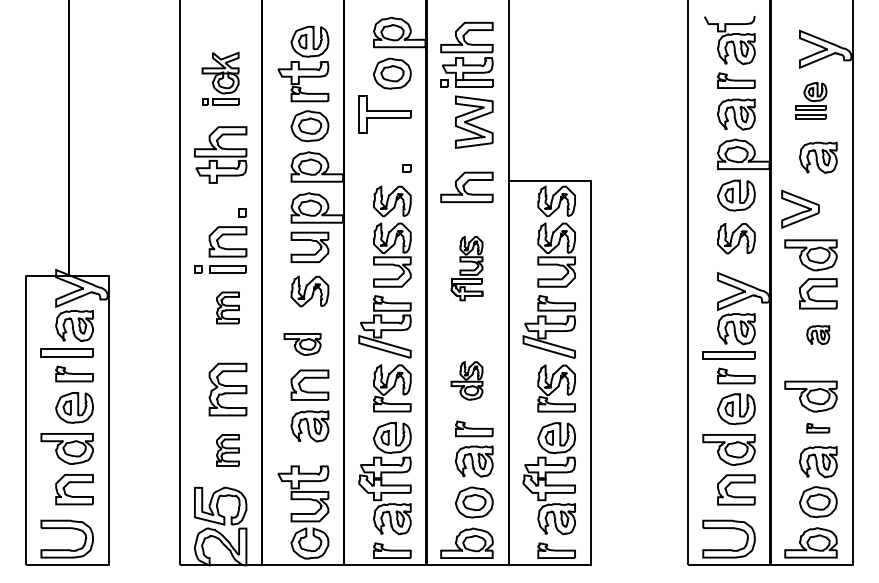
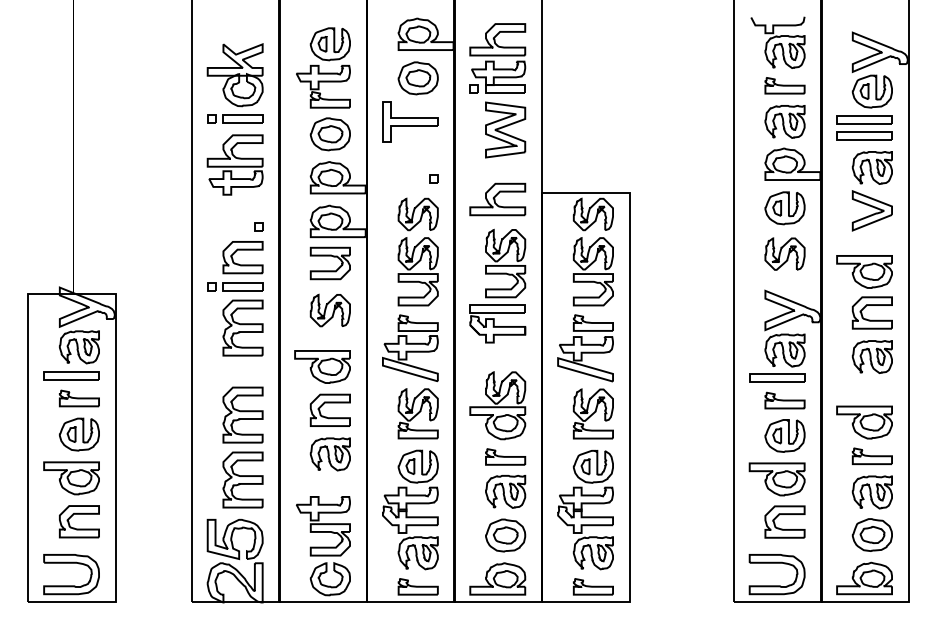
part: (220, 78) -> (234, 83), size x1.43
part: (810, 101) -> (864, 107), size x1.67
part: (799, 208) -> (871, 210), moved
part: (466, 268) -> (497, 285), size x1.67
part: (227, 307) -> (242, 327), size x1.67
part: (817, 334) -> (871, 356), size x1.67
part: (302, 344) -> (322, 366), size x1.43
part: (466, 380) -> (497, 405), size x1.67
part: (817, 427) -> (871, 455), size x1.67
part: (227, 450) -> (242, 479), size x1.67

